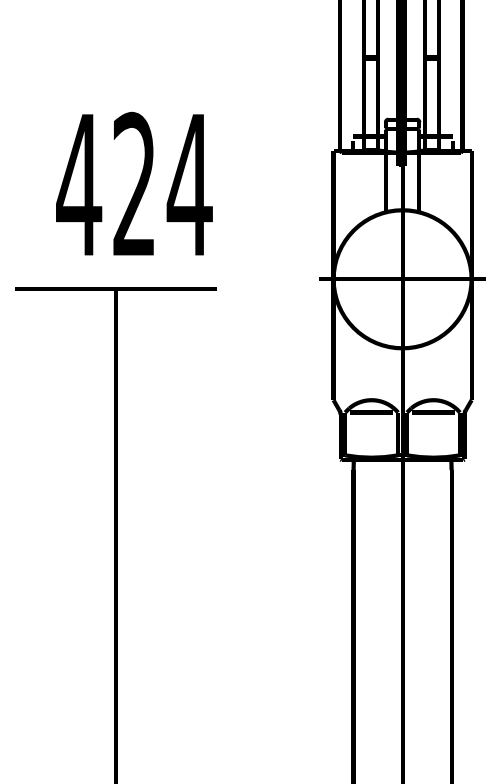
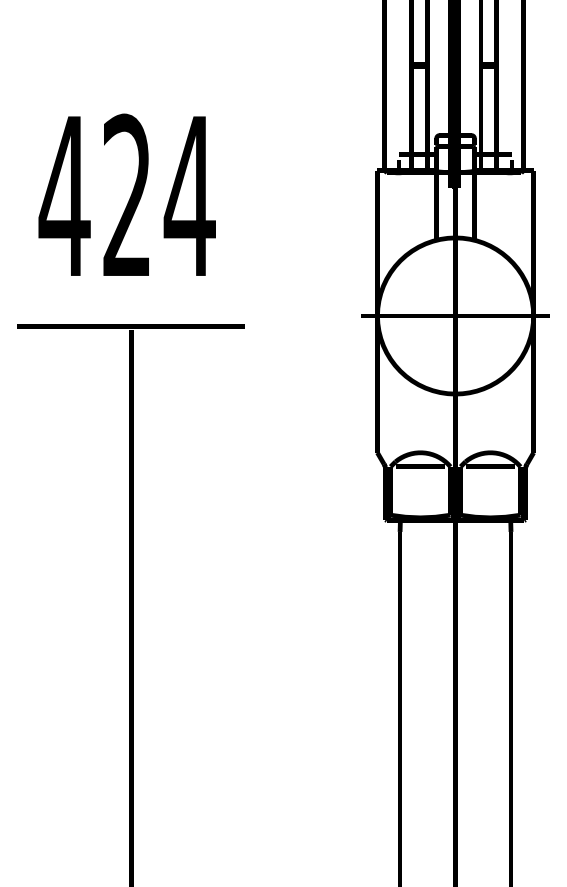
text: (133, 183) -> (126, 194), moved

